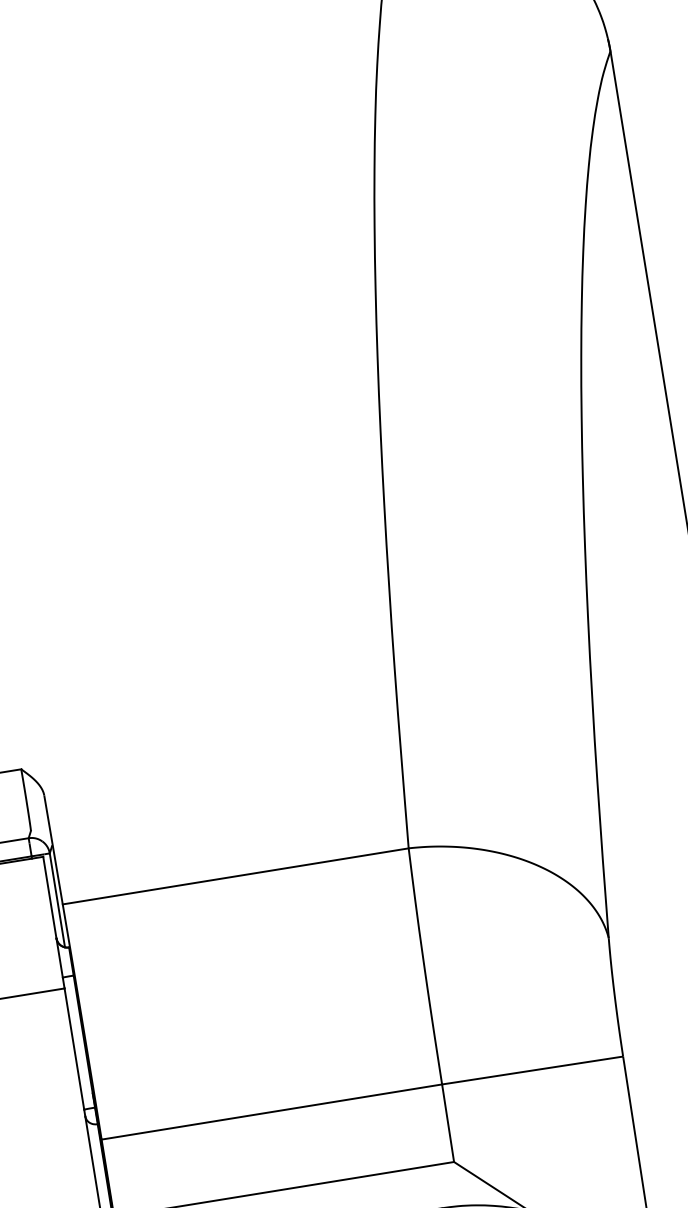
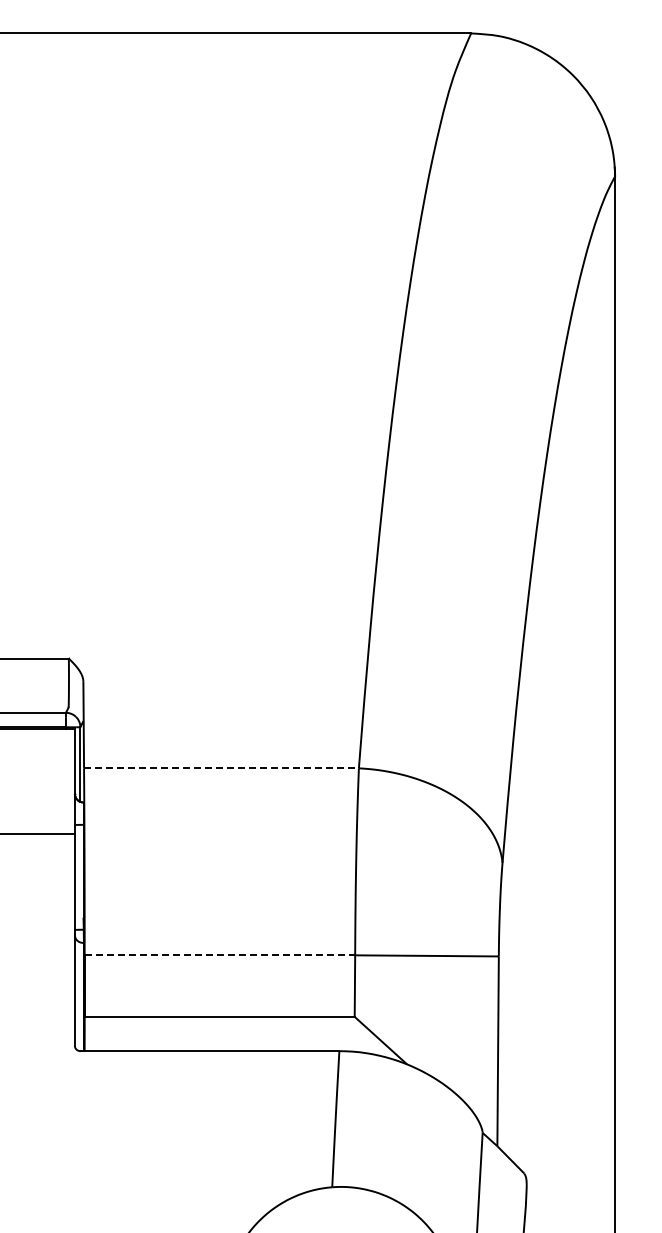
line: (235, 876) -> (221, 768), solid -> dashed
line: (272, 1112) -> (220, 955), solid -> dashed

